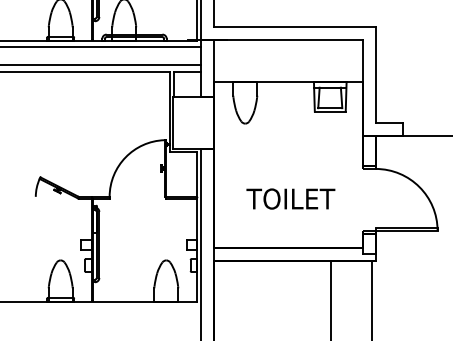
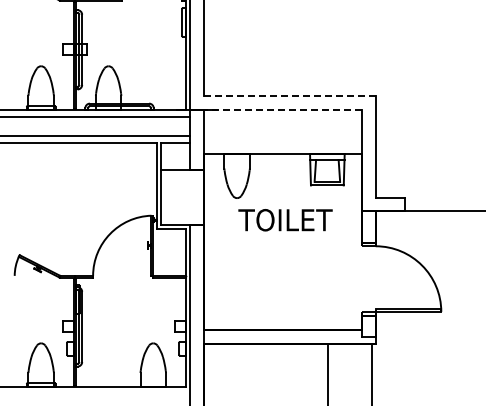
line: (294, 26) -> (289, 95), solid -> dashed
line: (282, 40) -> (276, 109), solid -> dashed
text: (290, 199) -> (285, 220), moved

